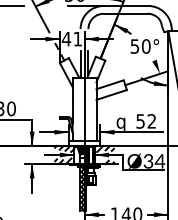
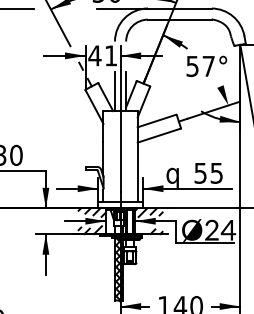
text: (145, 46) -> (207, 66), 50° -> 57°
text: (151, 121) -> (216, 173), 52 -> 55
text: (148, 163) -> (211, 233), Ø34 -> Ø24

